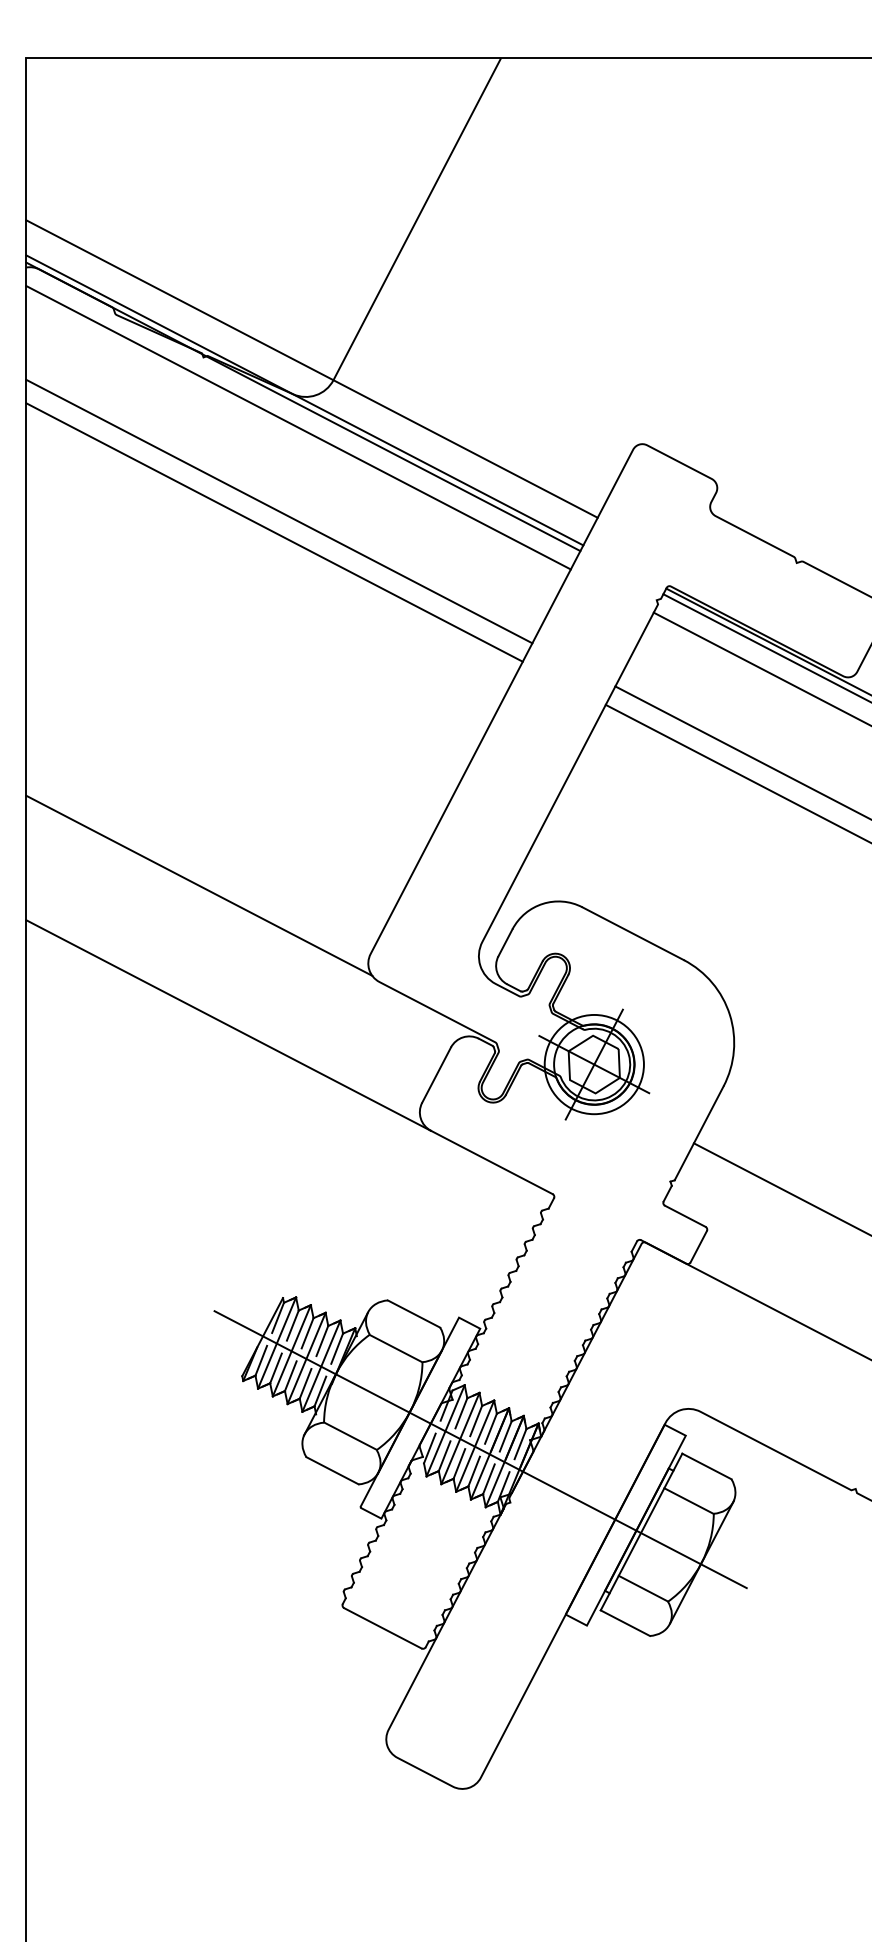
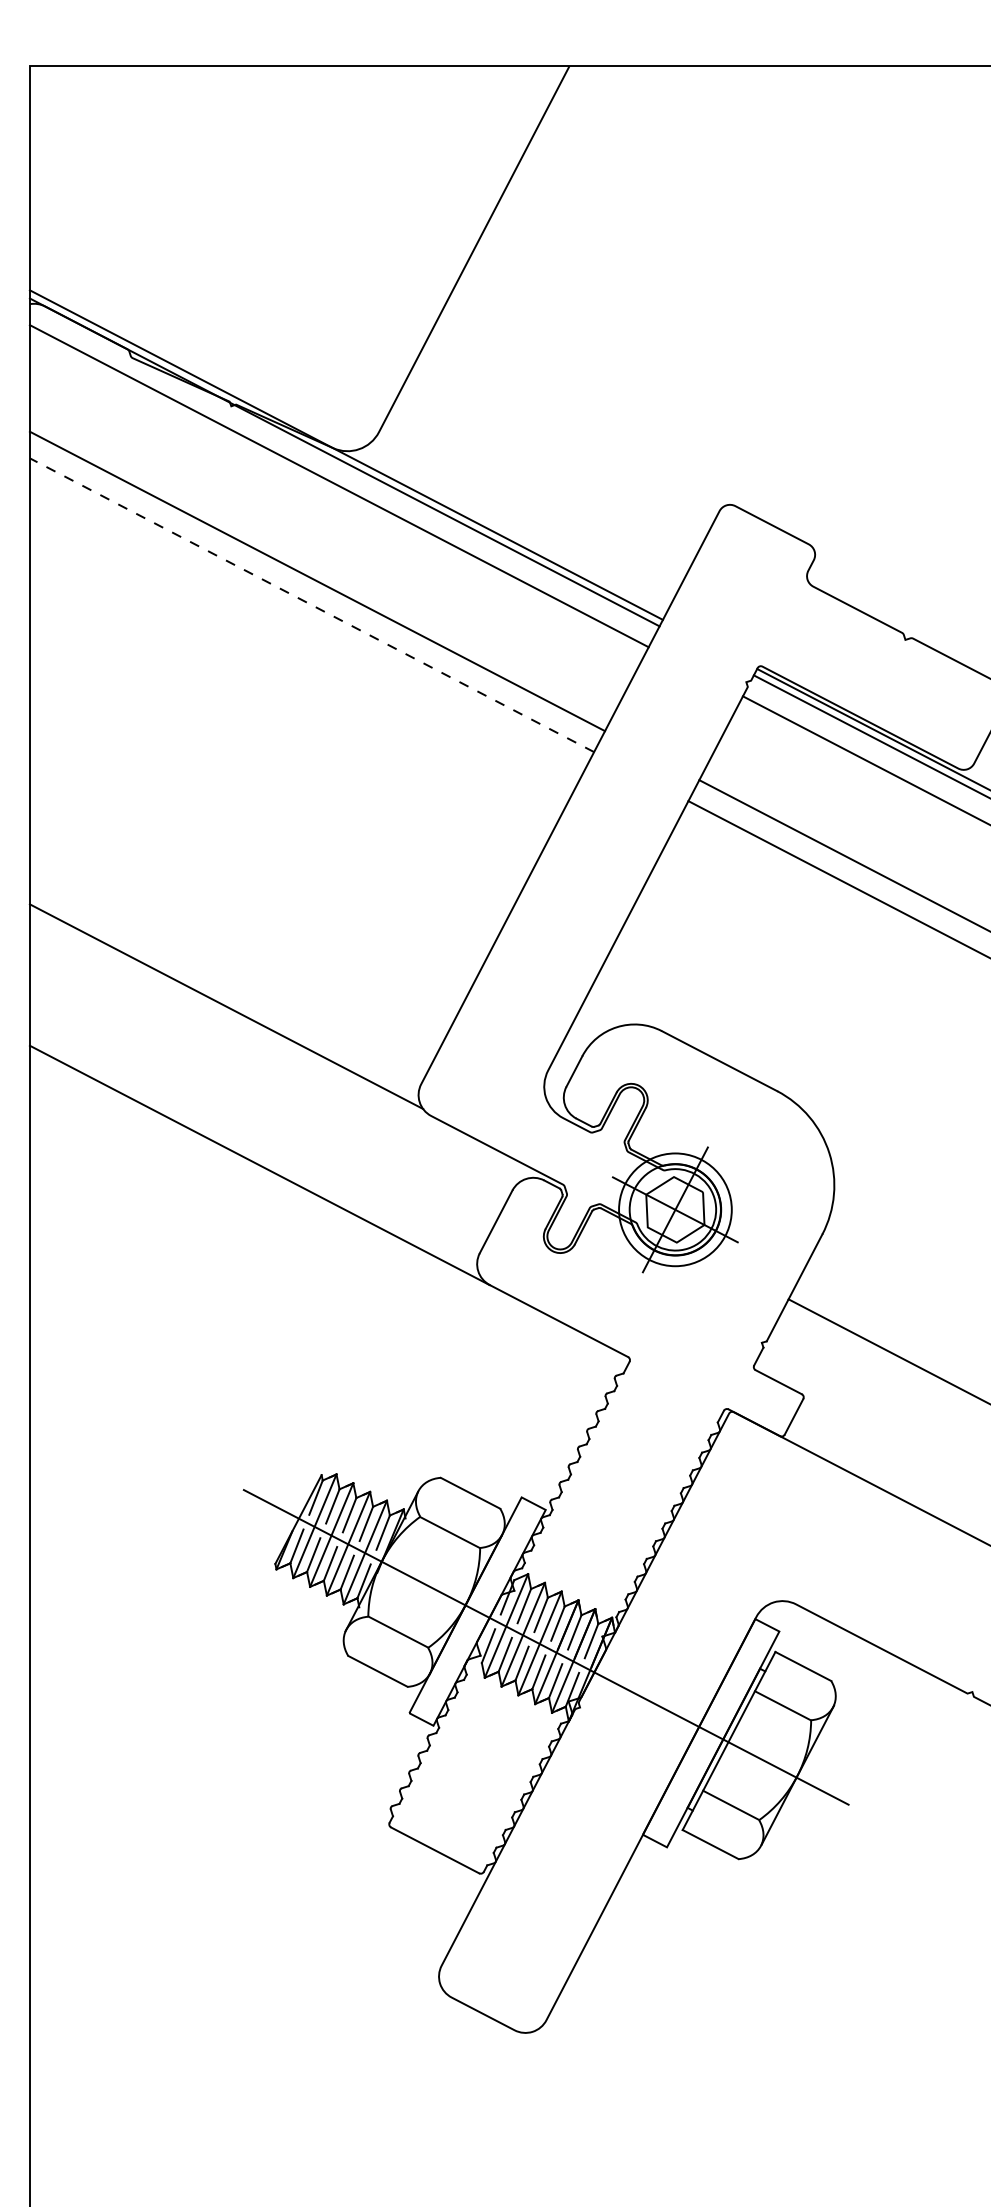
line: (311, 368) -> (354, 418), removed
line: (274, 532) -> (311, 605), solid -> dashed

